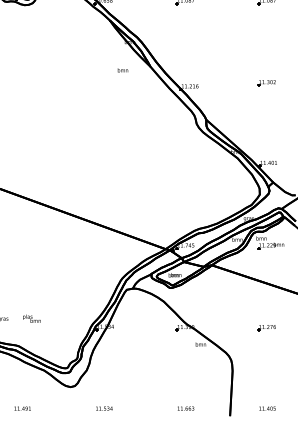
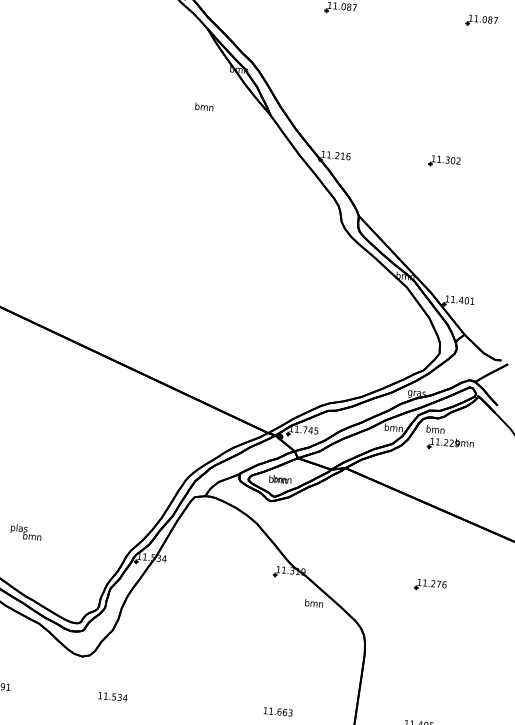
text: (122, 70) -> (203, 107), moved
part: (266, 83) -> (444, 162), moved
text: (104, 408) -> (113, 696), moved

